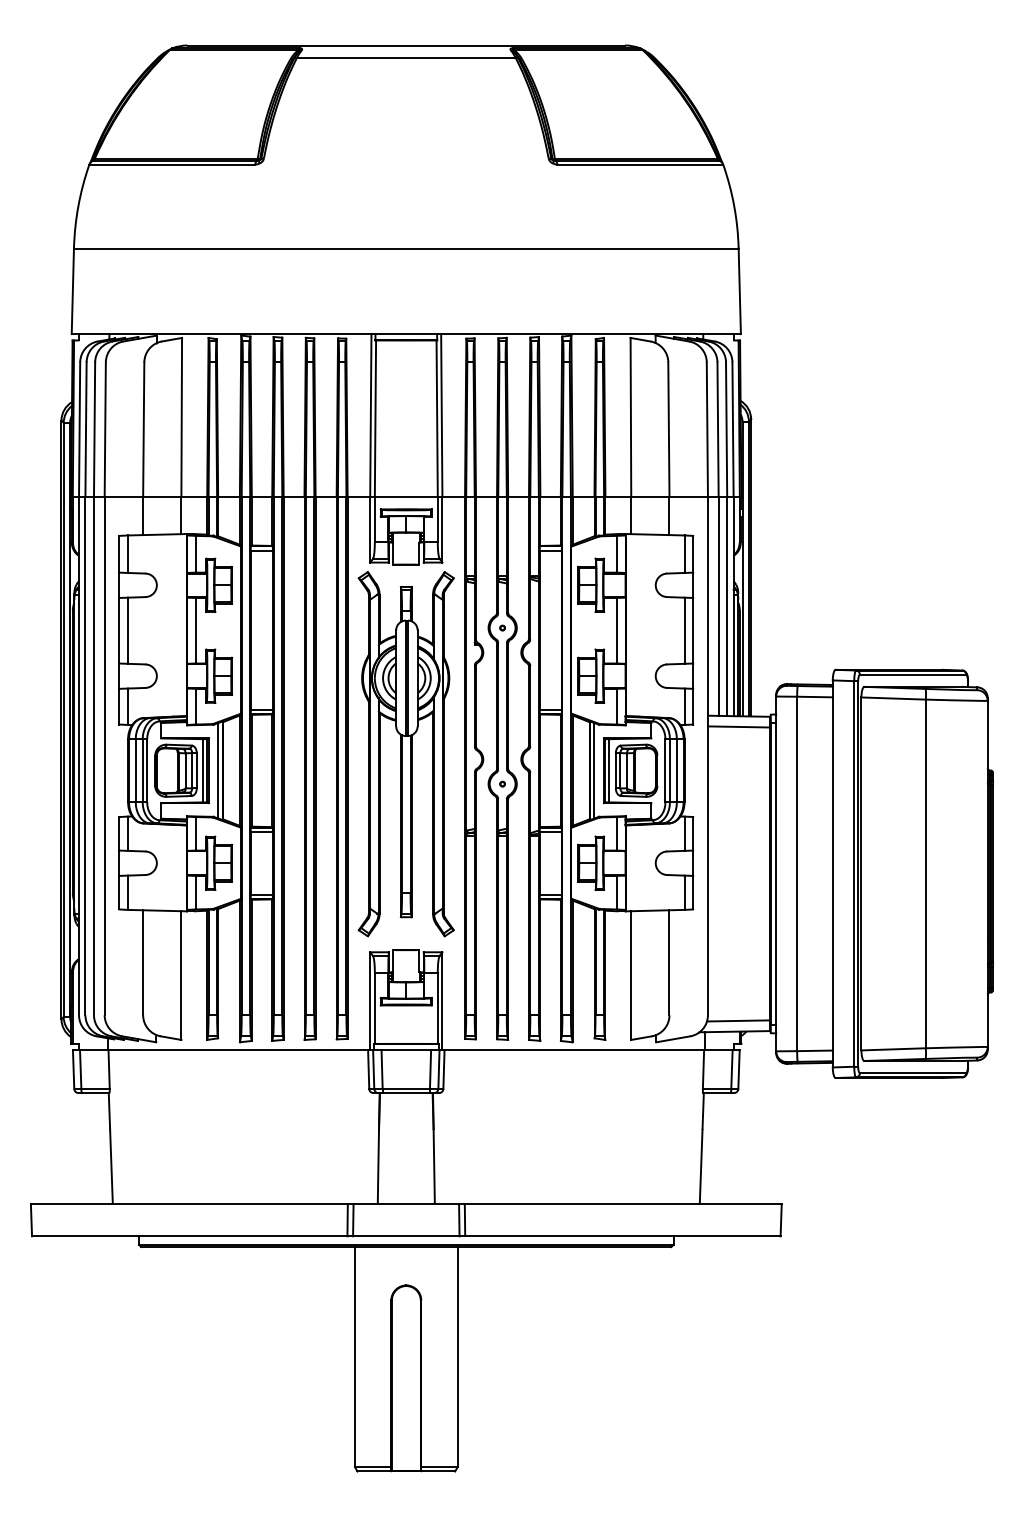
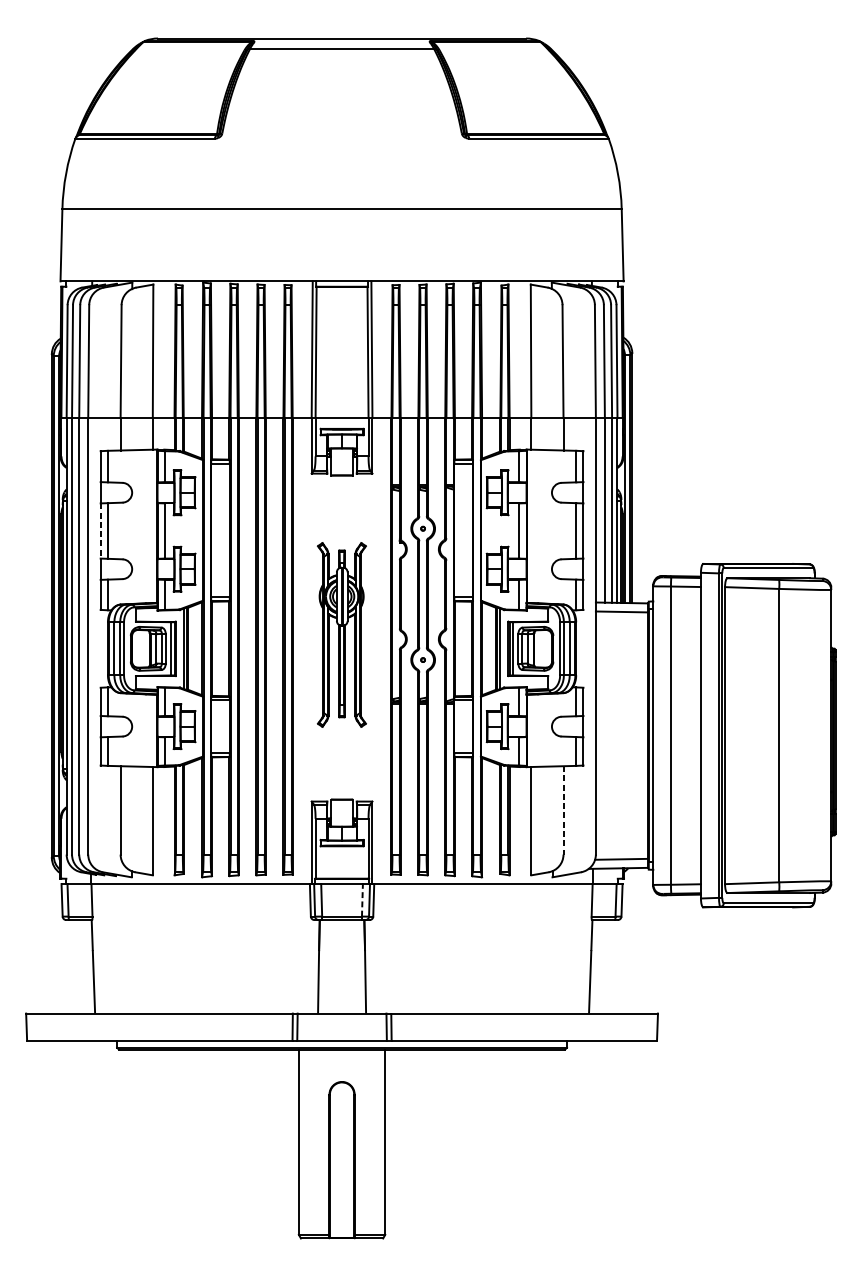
line: (119, 630) -> (100, 530), solid -> dashed
part: (405, 754) -> (341, 635), size x0.6
line: (669, 962) -> (563, 810), solid -> dashed
line: (430, 1069) -> (362, 900), solid -> dashed

